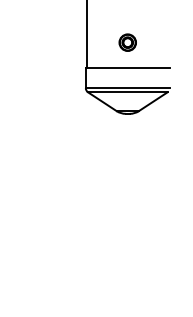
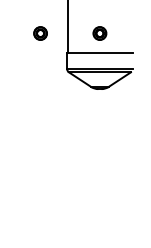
part: (51, 42) -> (40, 33), added

